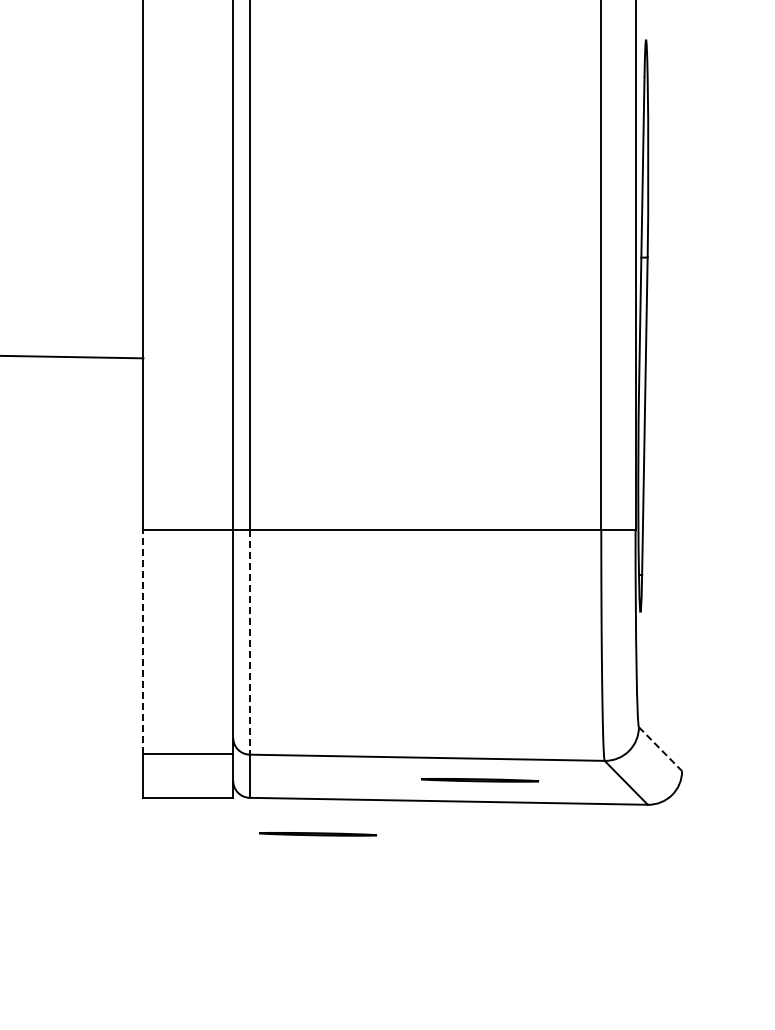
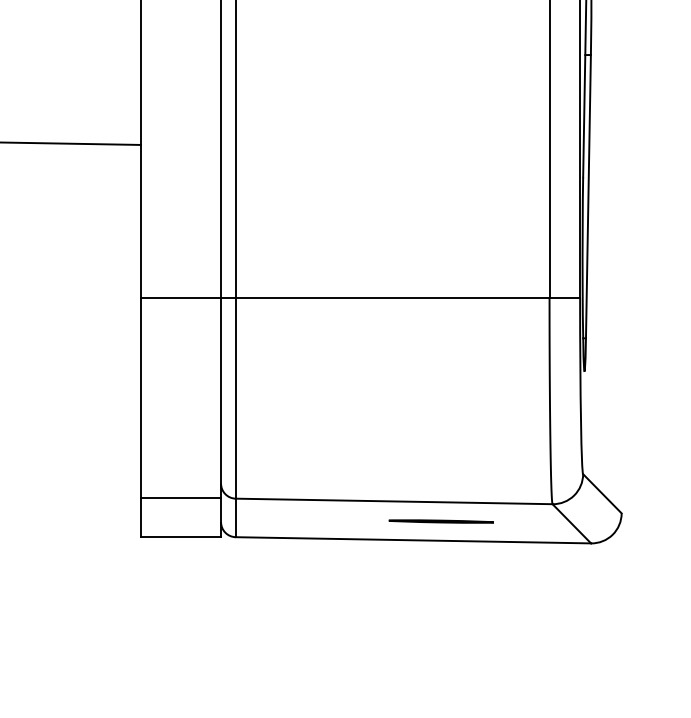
line: (143, 641) -> (140, 397), dashed -> solid
line: (249, 642) -> (235, 398), dashed -> solid
line: (660, 749) -> (602, 494), dashed -> solid
line: (318, 834) -> (297, 569), removed

